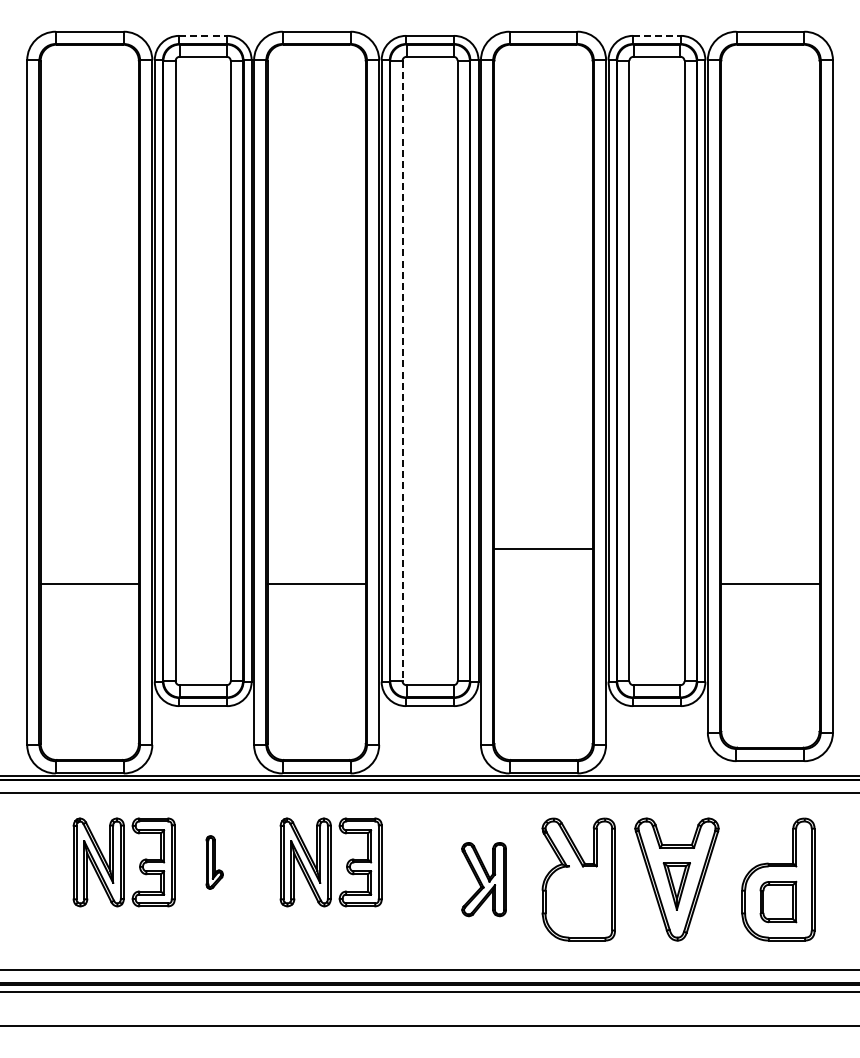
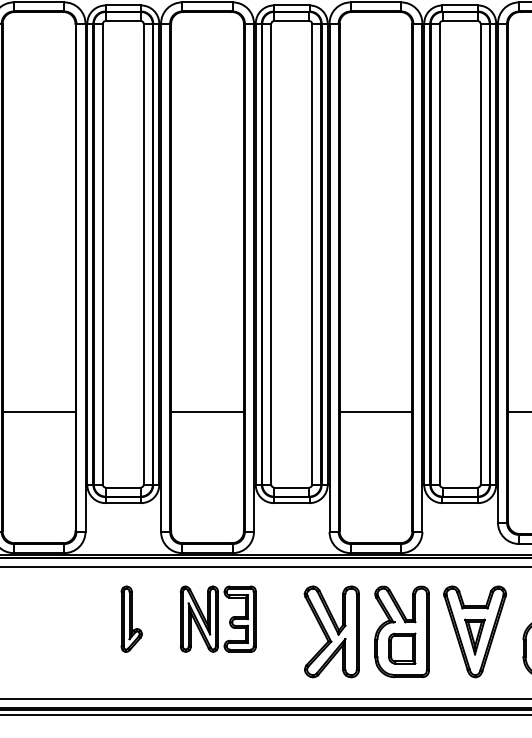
line: (203, 35) -> (123, 5), dashed -> solid
line: (656, 35) -> (459, 5), dashed -> solid
line: (402, 371) -> (271, 254), dashed -> solid
line: (543, 548) -> (375, 412), moved
part: (123, 862) -> (64, 619), removed
part: (214, 862) -> (131, 619), size x1.67
part: (483, 879) -> (331, 631), size x1.67
part: (578, 901) -> (401, 648), added

